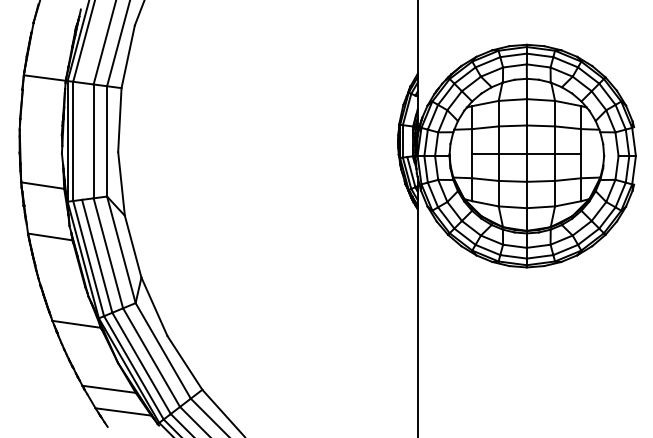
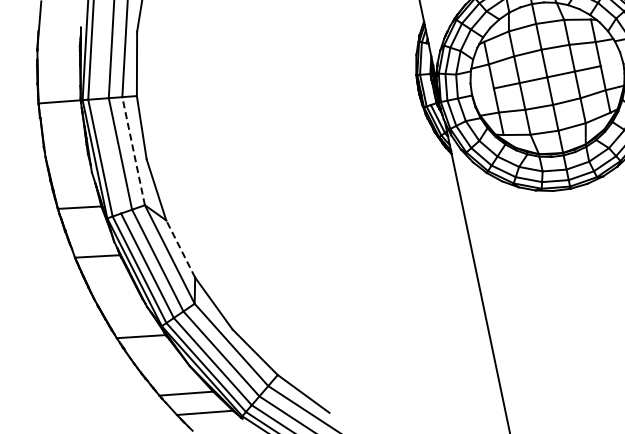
line: (107, 140) -> (133, 150), solid -> dashed
line: (133, 246) -> (181, 248), solid -> dashed

